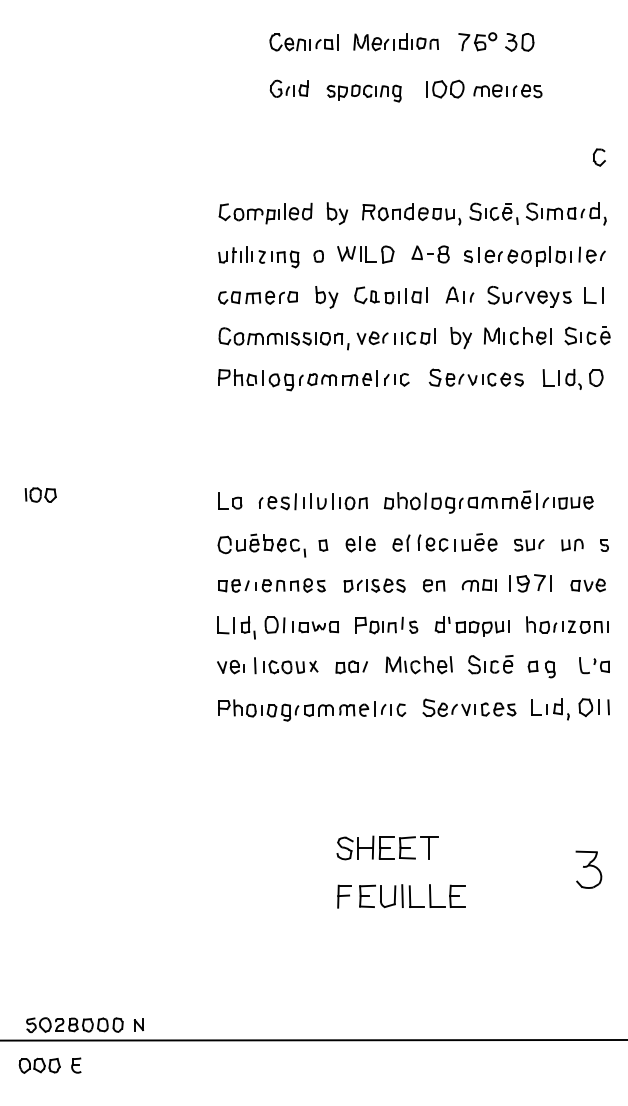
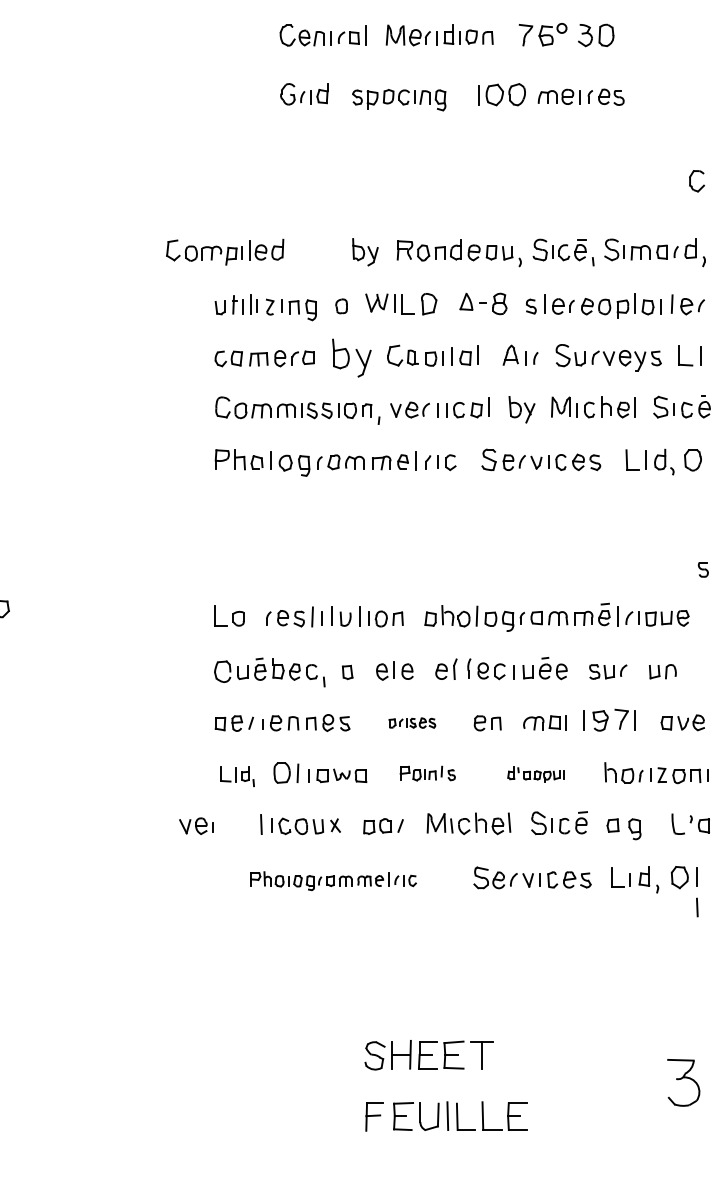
part: (265, 213) -> (224, 252), moved
part: (326, 297) -> (351, 358), size x1.4
part: (604, 545) -> (703, 569), moved
part: (374, 585) -> (412, 722), size x0.6
part: (386, 625) -> (427, 773), size x0.7
part: (471, 626) -> (535, 774), size x0.6
part: (236, 627) -> (237, 776), size x0.7
part: (230, 667) -> (195, 826), moved
line: (608, 707) -> (697, 907), moved
part: (312, 710) -> (333, 881), size x0.7

